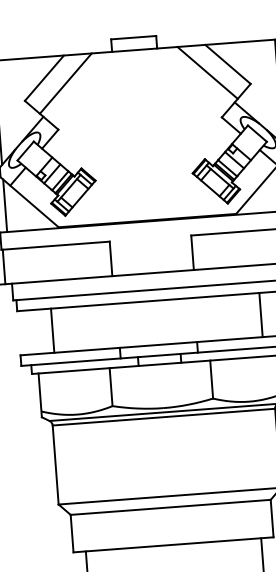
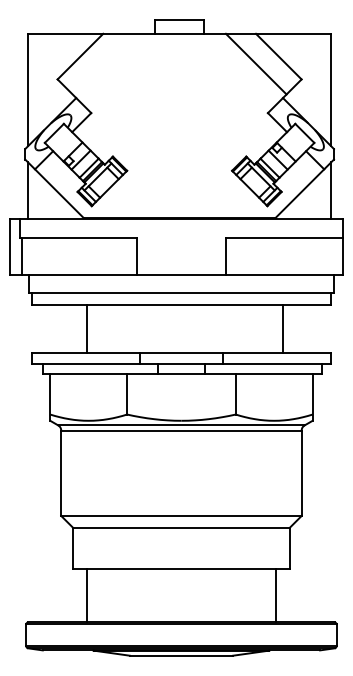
line: (65, 83) -> (102, 63), removed
line: (261, 314) -> (283, 328), moved
line: (52, 330) -> (86, 328), moved

